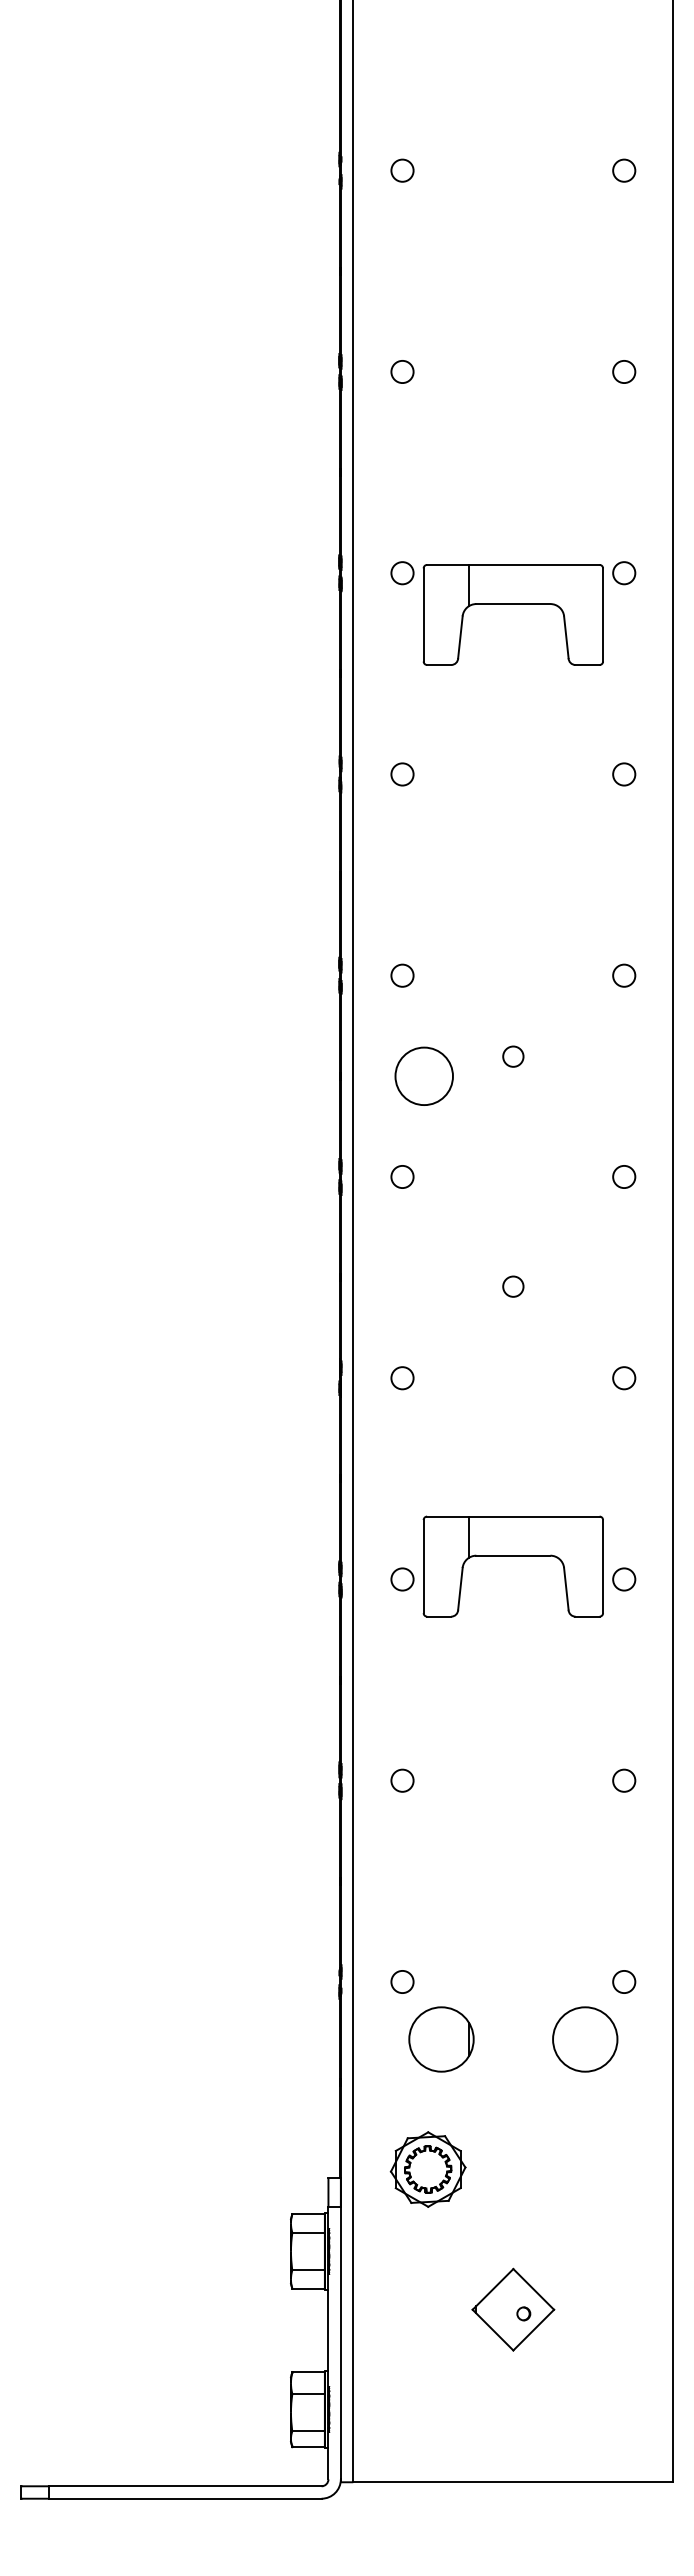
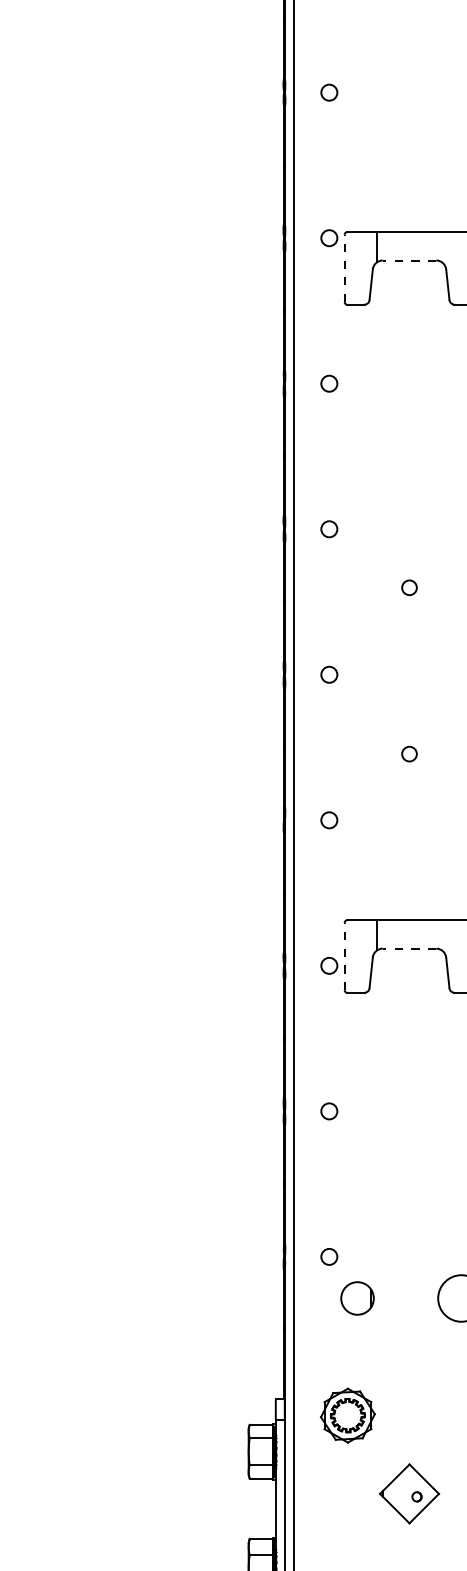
line: (512, 604) -> (408, 260), solid -> dashed
line: (423, 614) -> (344, 268), solid -> dashed
circle: (423, 1075) -> (344, 601), removed
line: (512, 1555) -> (408, 948), solid -> dashed
line: (423, 1566) -> (344, 956), solid -> dashed
part: (441, 2039) -> (357, 1298), size x0.7
part: (427, 2169) -> (347, 1415), moved

